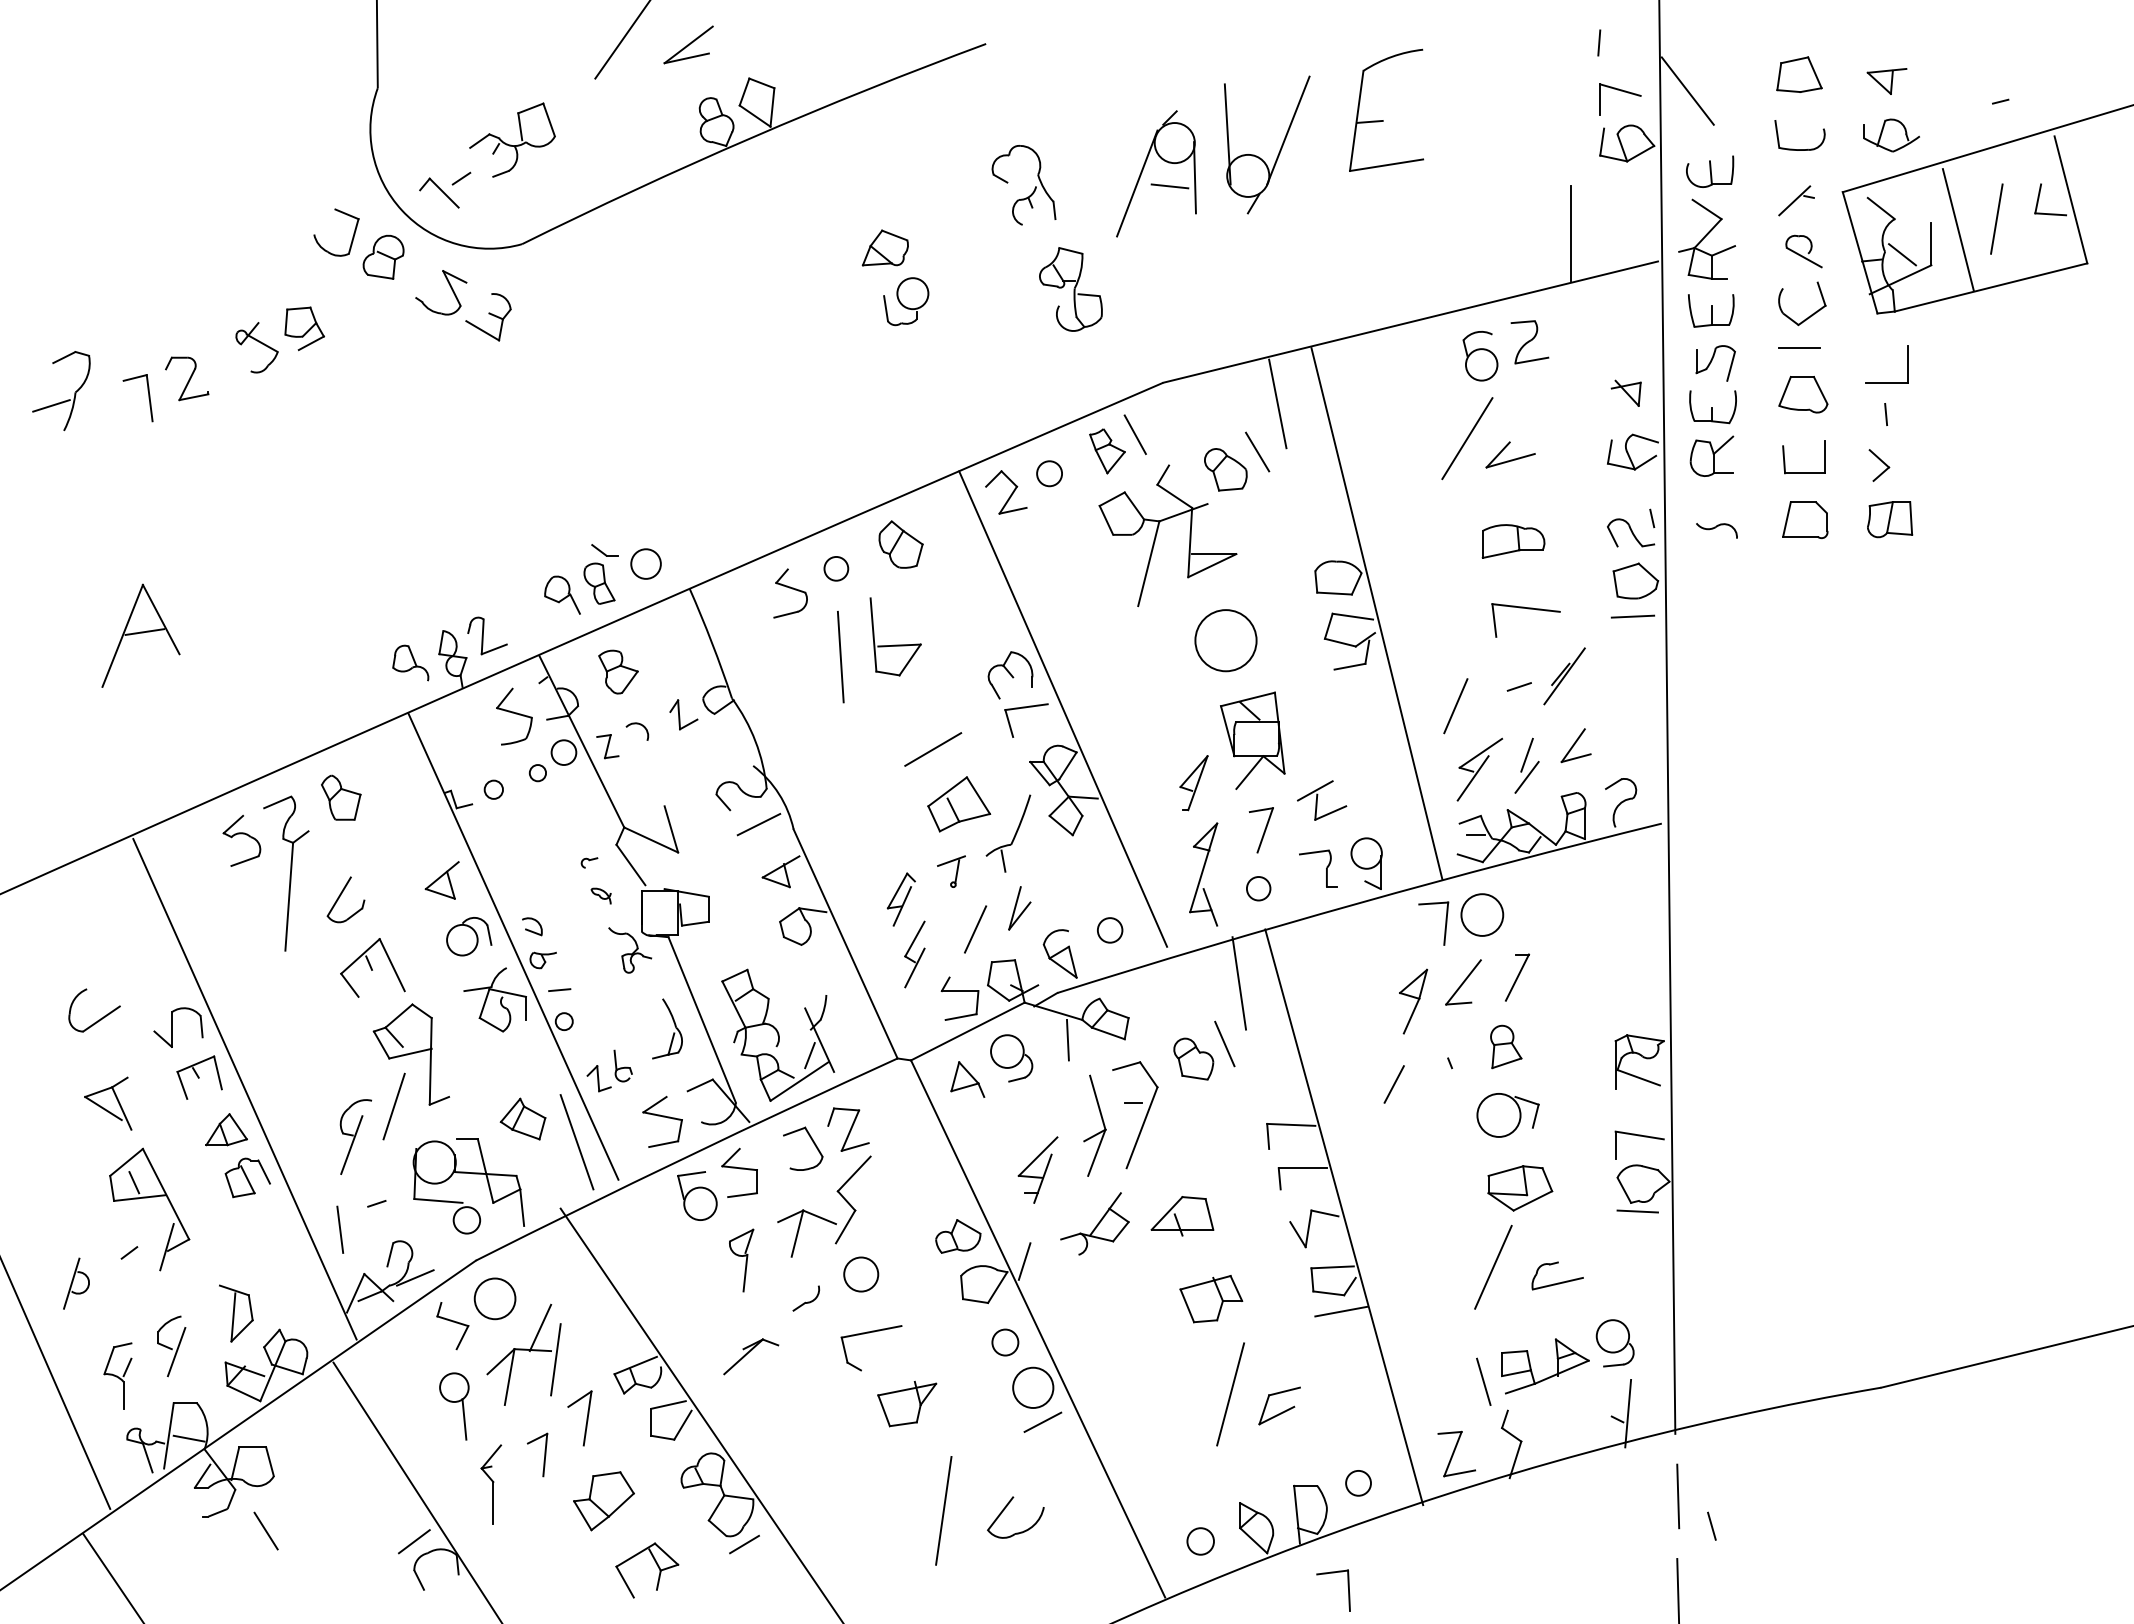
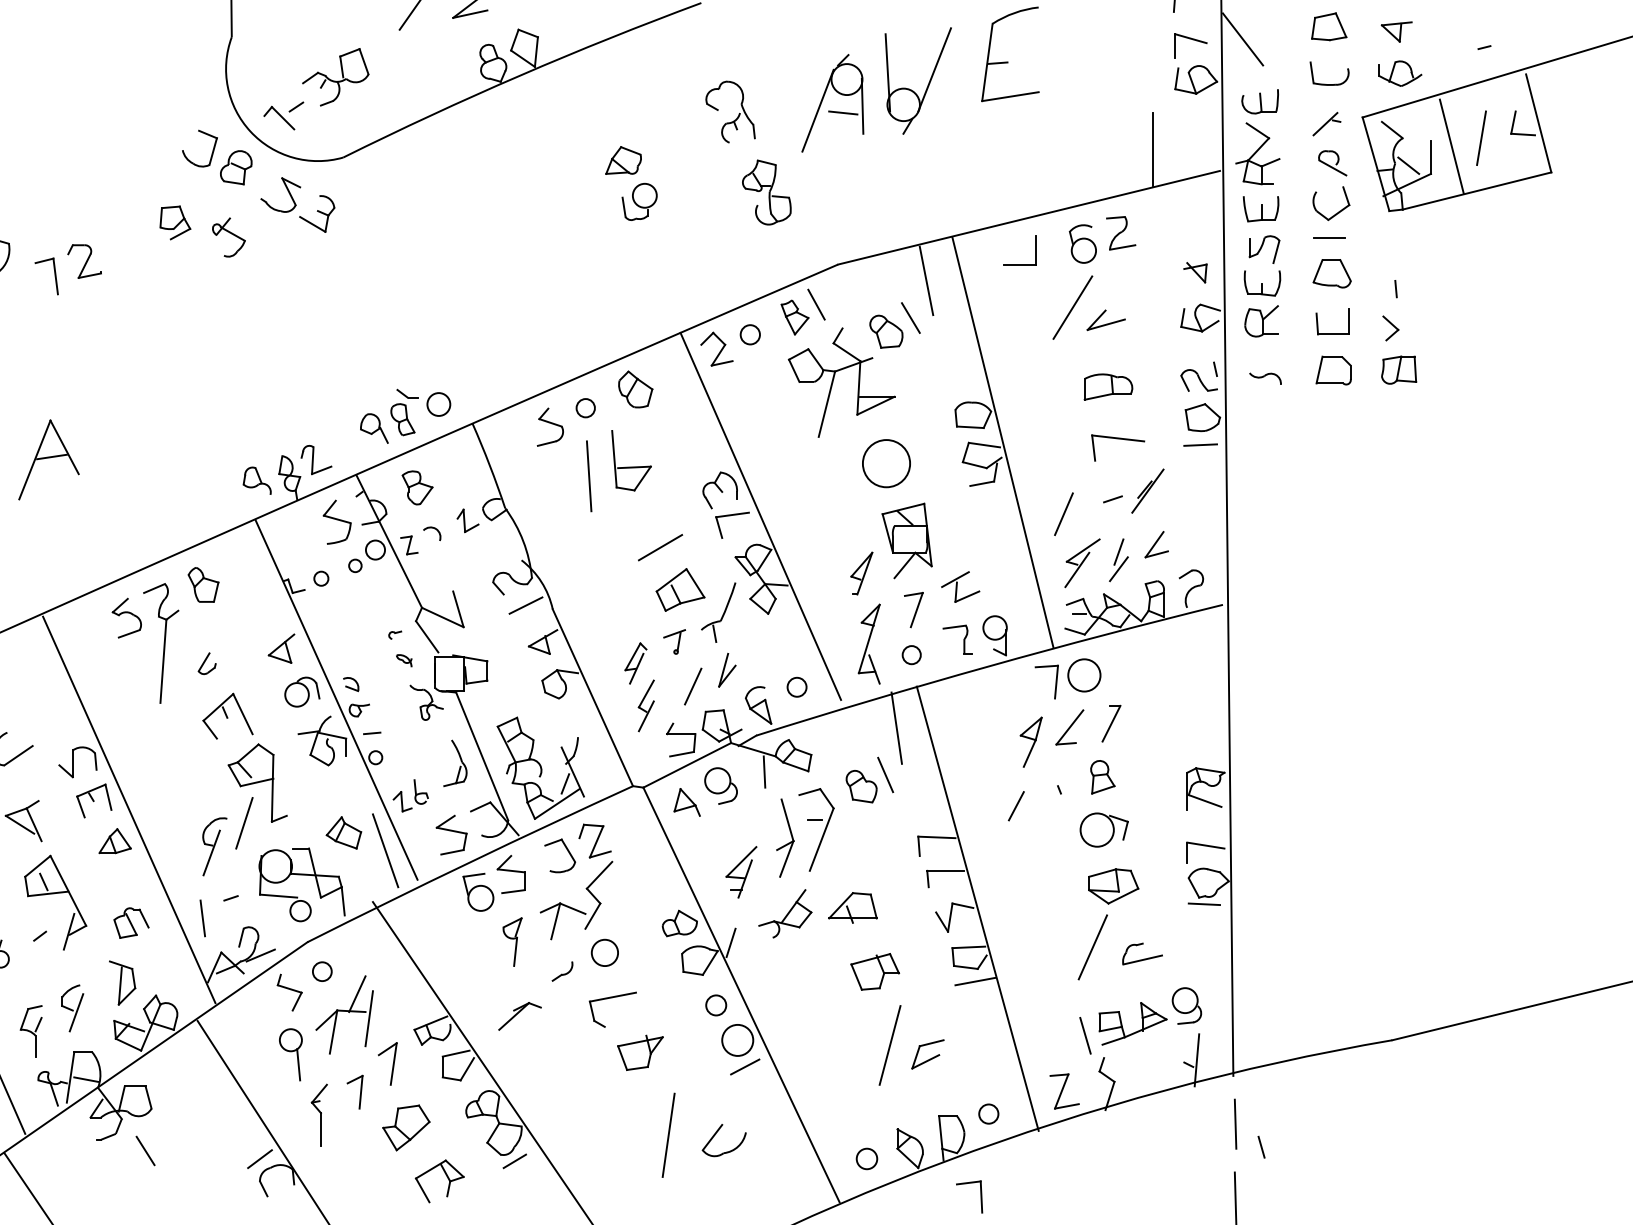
part: (256, 347) -> (228, 237), moved
part: (1886, 382) -> (1019, 264), moved
part: (345, 899) -> (206, 663), size x0.6
part: (247, 1177) -> (131, 922), moved
circle: (494, 1298) -> (321, 971), size x0.6

